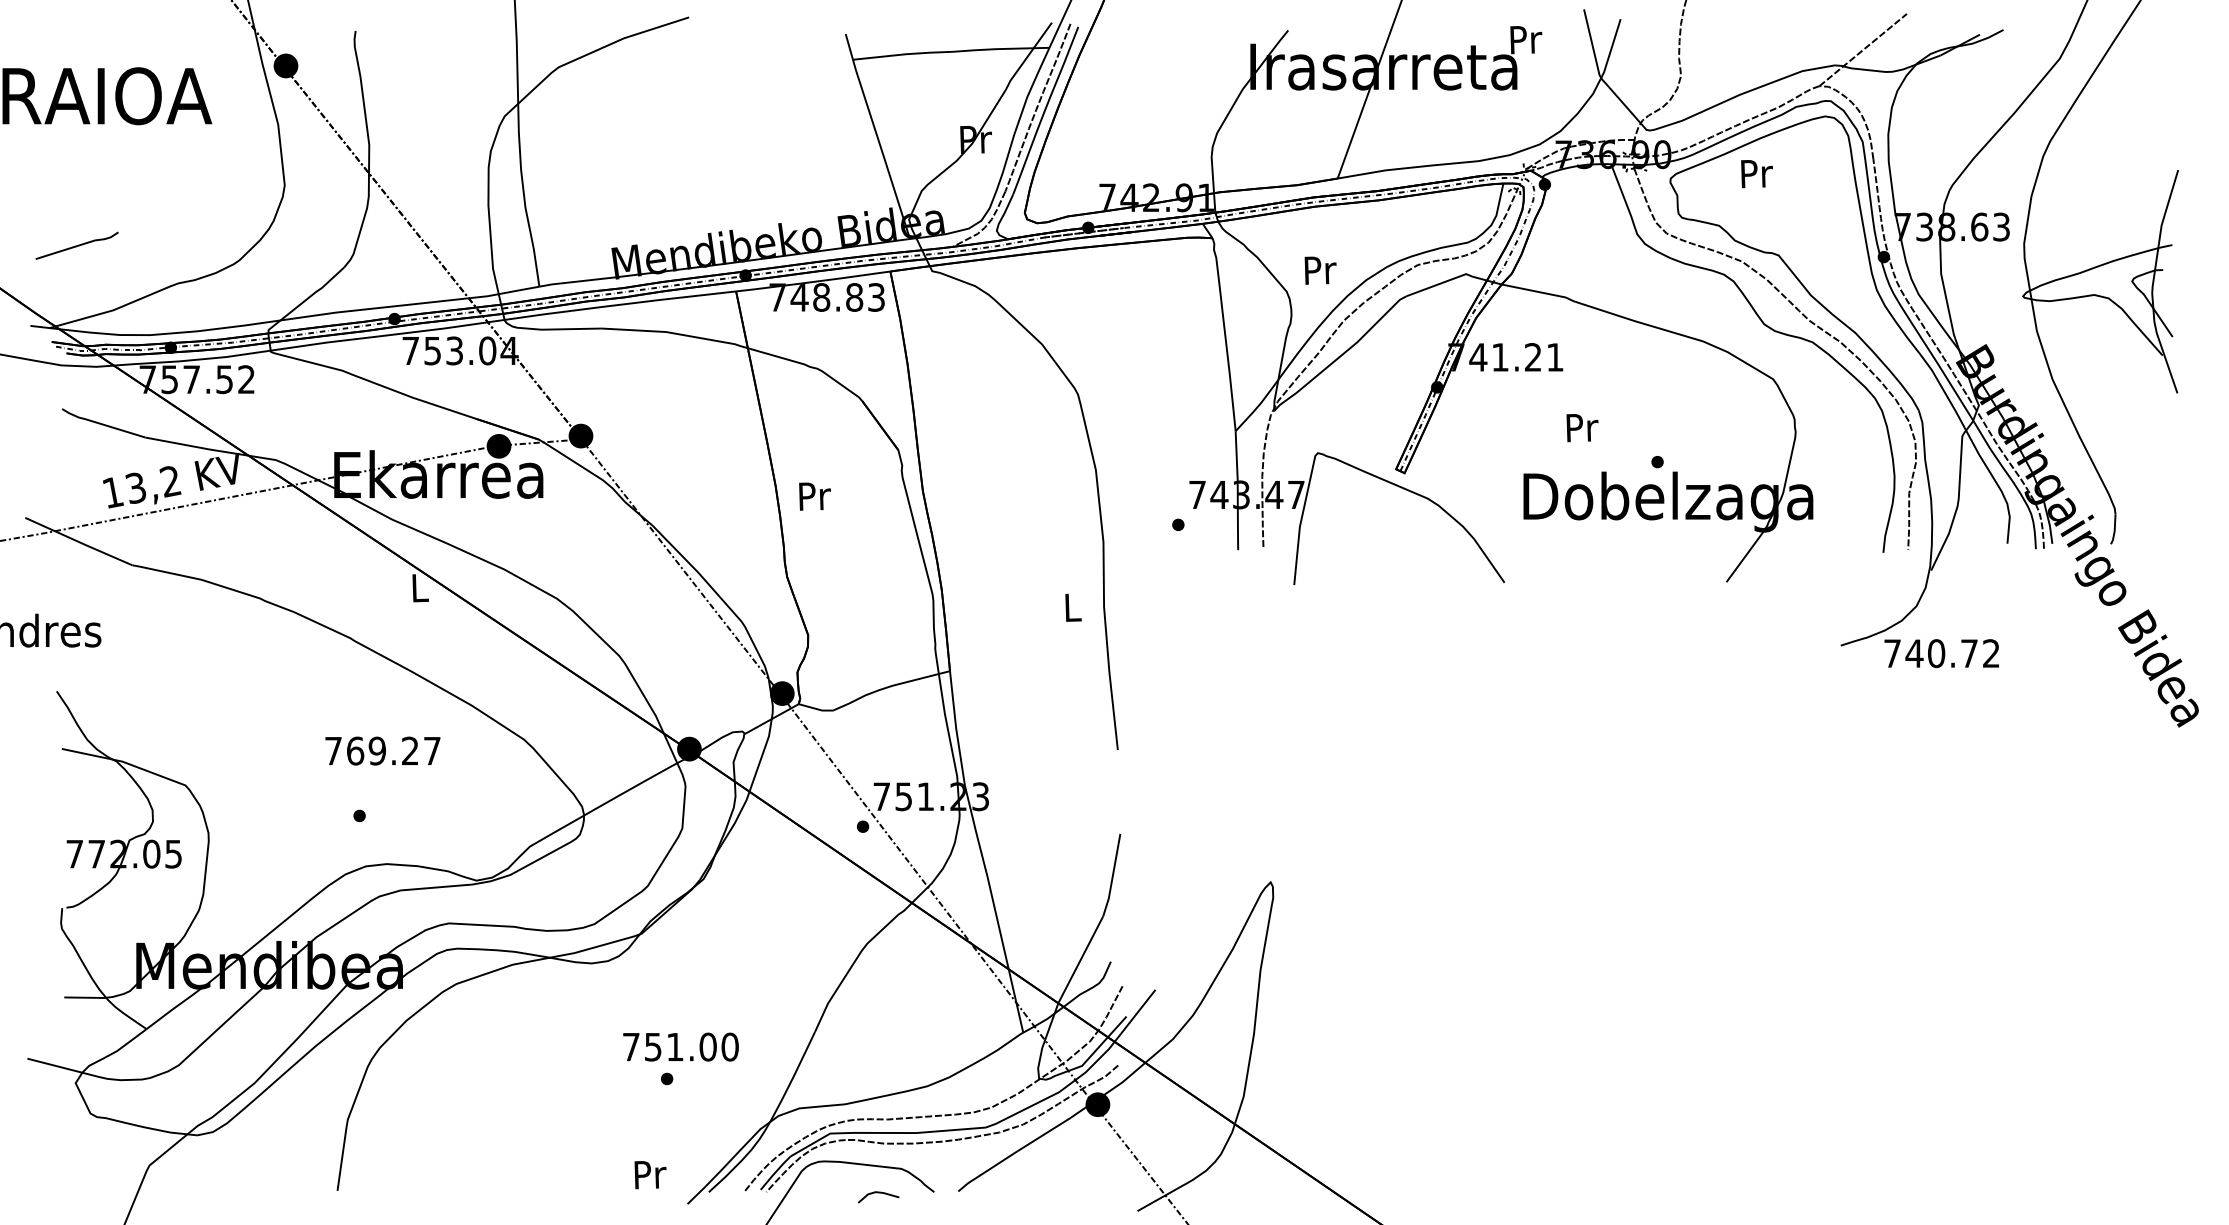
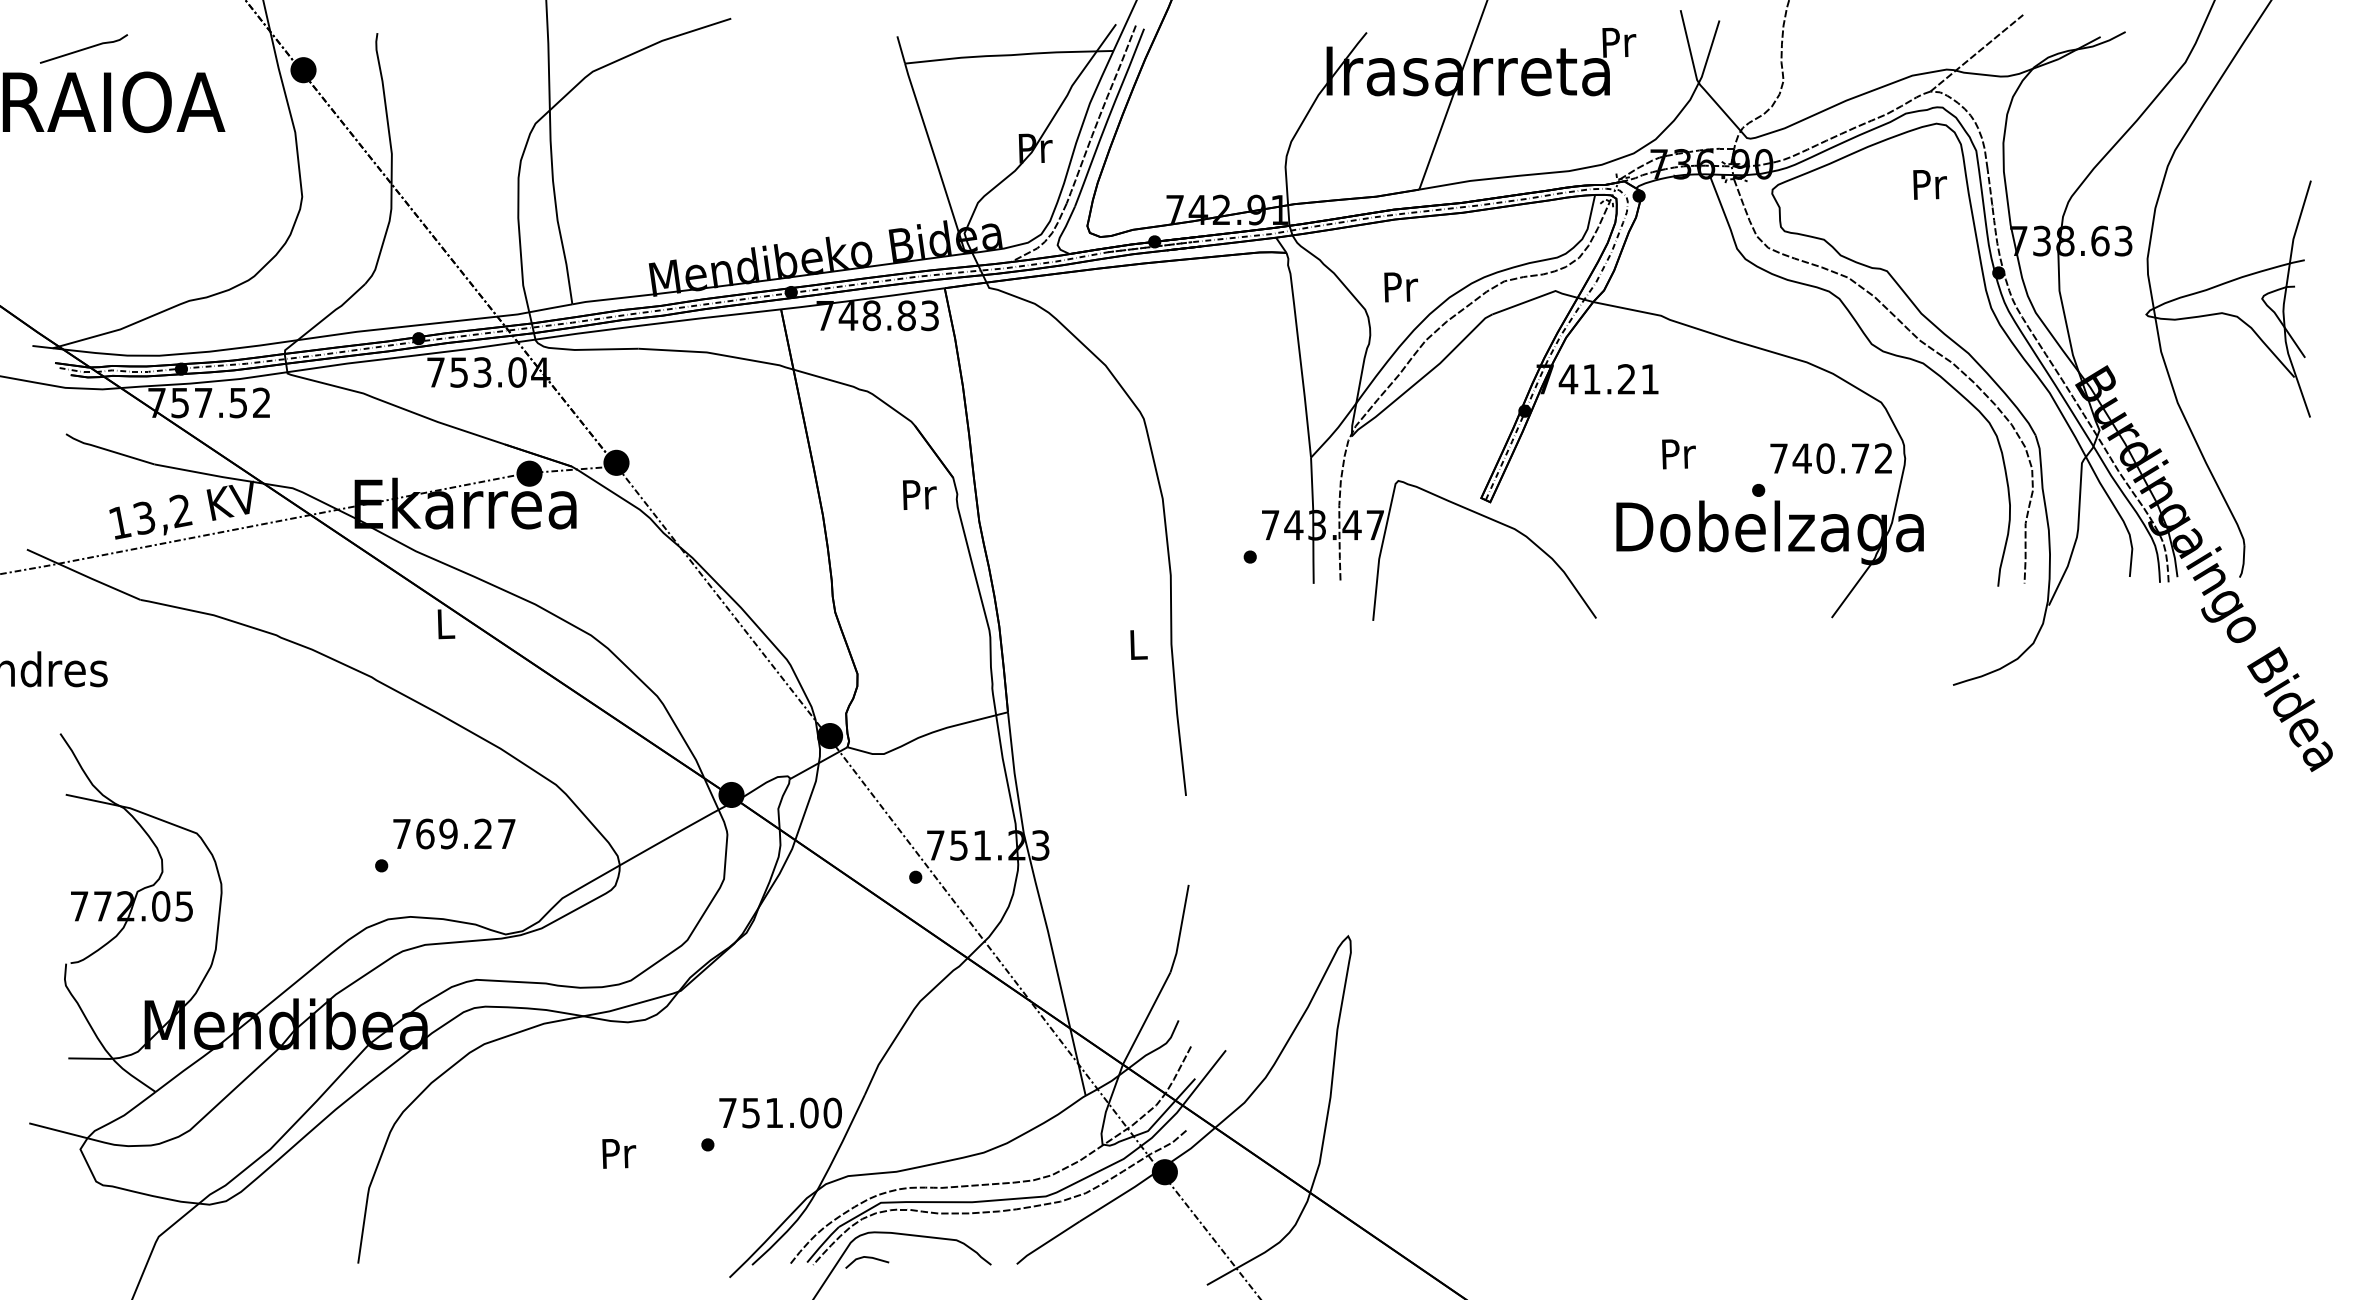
text: (1756, 173) -> (1929, 184), moved
line: (76, 245) -> (83, 48), moved
text: (814, 496) -> (919, 494), moved
text: (1941, 653) -> (1830, 458), moved
text: (383, 750) -> (454, 833), moved
text: (680, 1046) -> (780, 1112), moved
text: (650, 1174) -> (619, 1153), moved
line: (878, 1193) -> (867, 1258), moved

